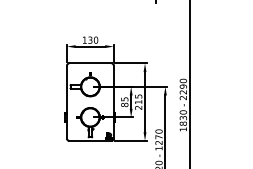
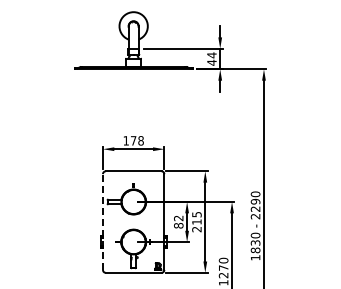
text: (92, 39) -> (136, 140), 130 -> 178
text: (124, 99) -> (178, 218), 85 -> 82
line: (66, 102) -> (102, 222), solid -> dashed

